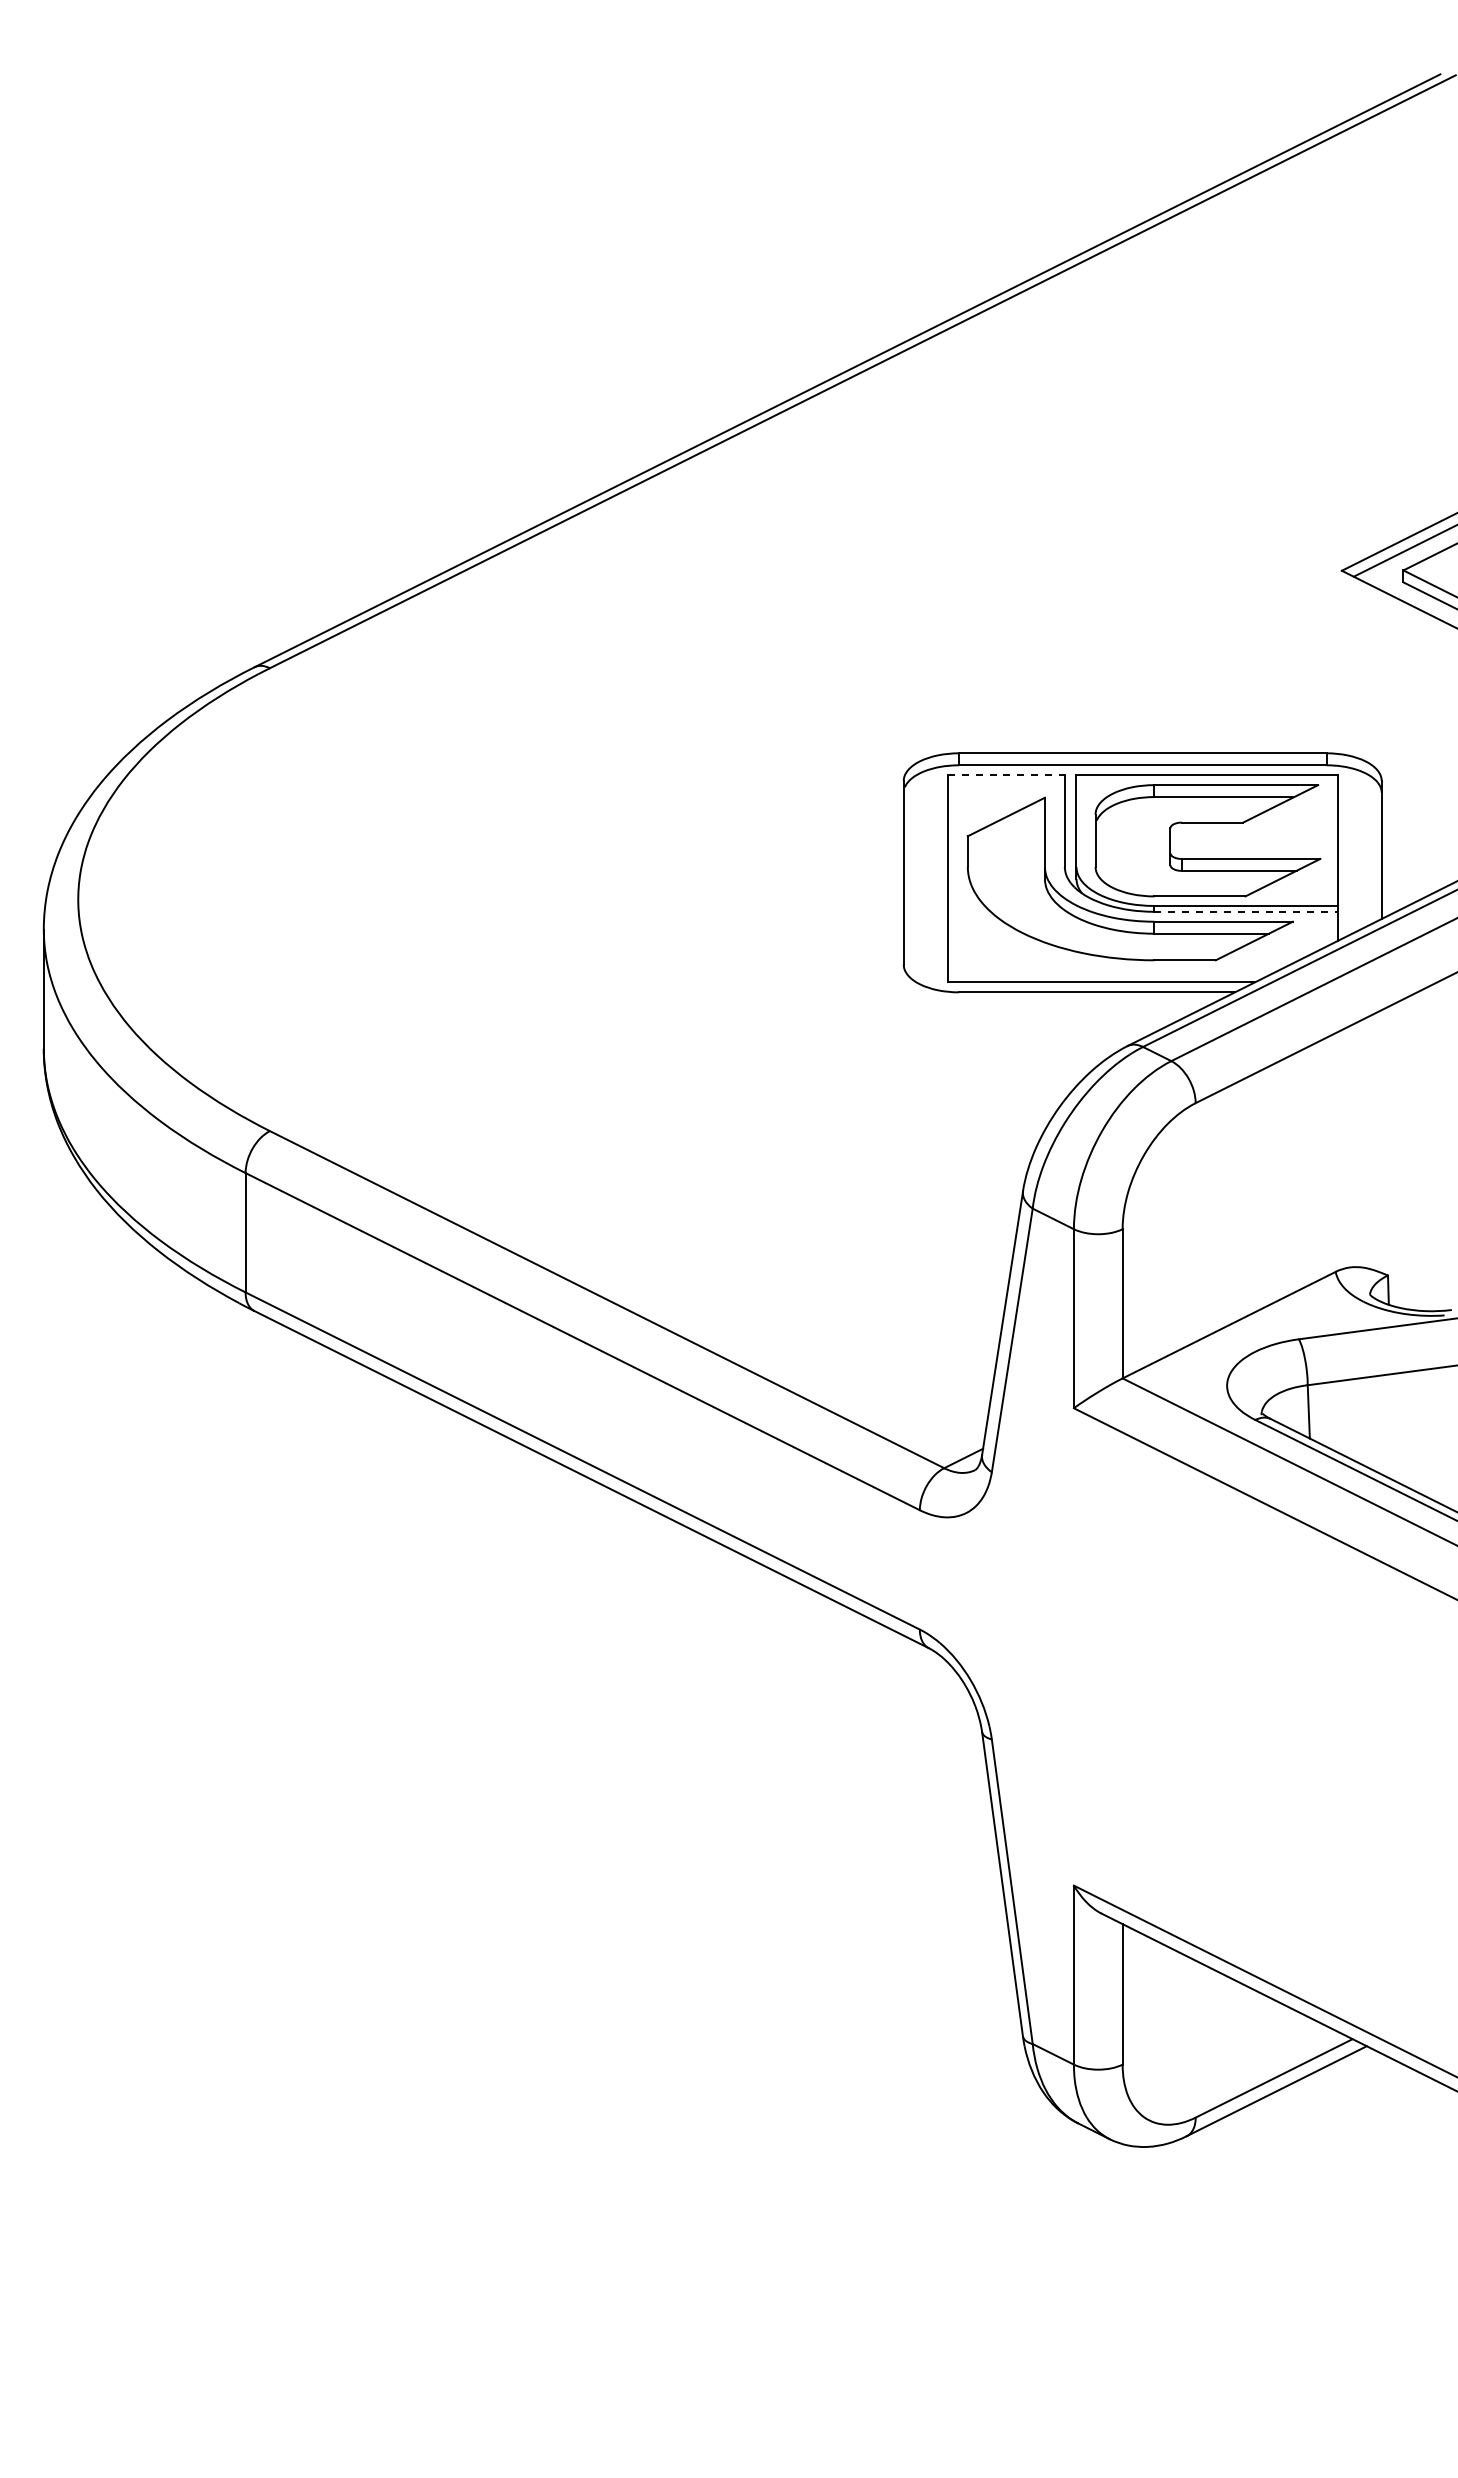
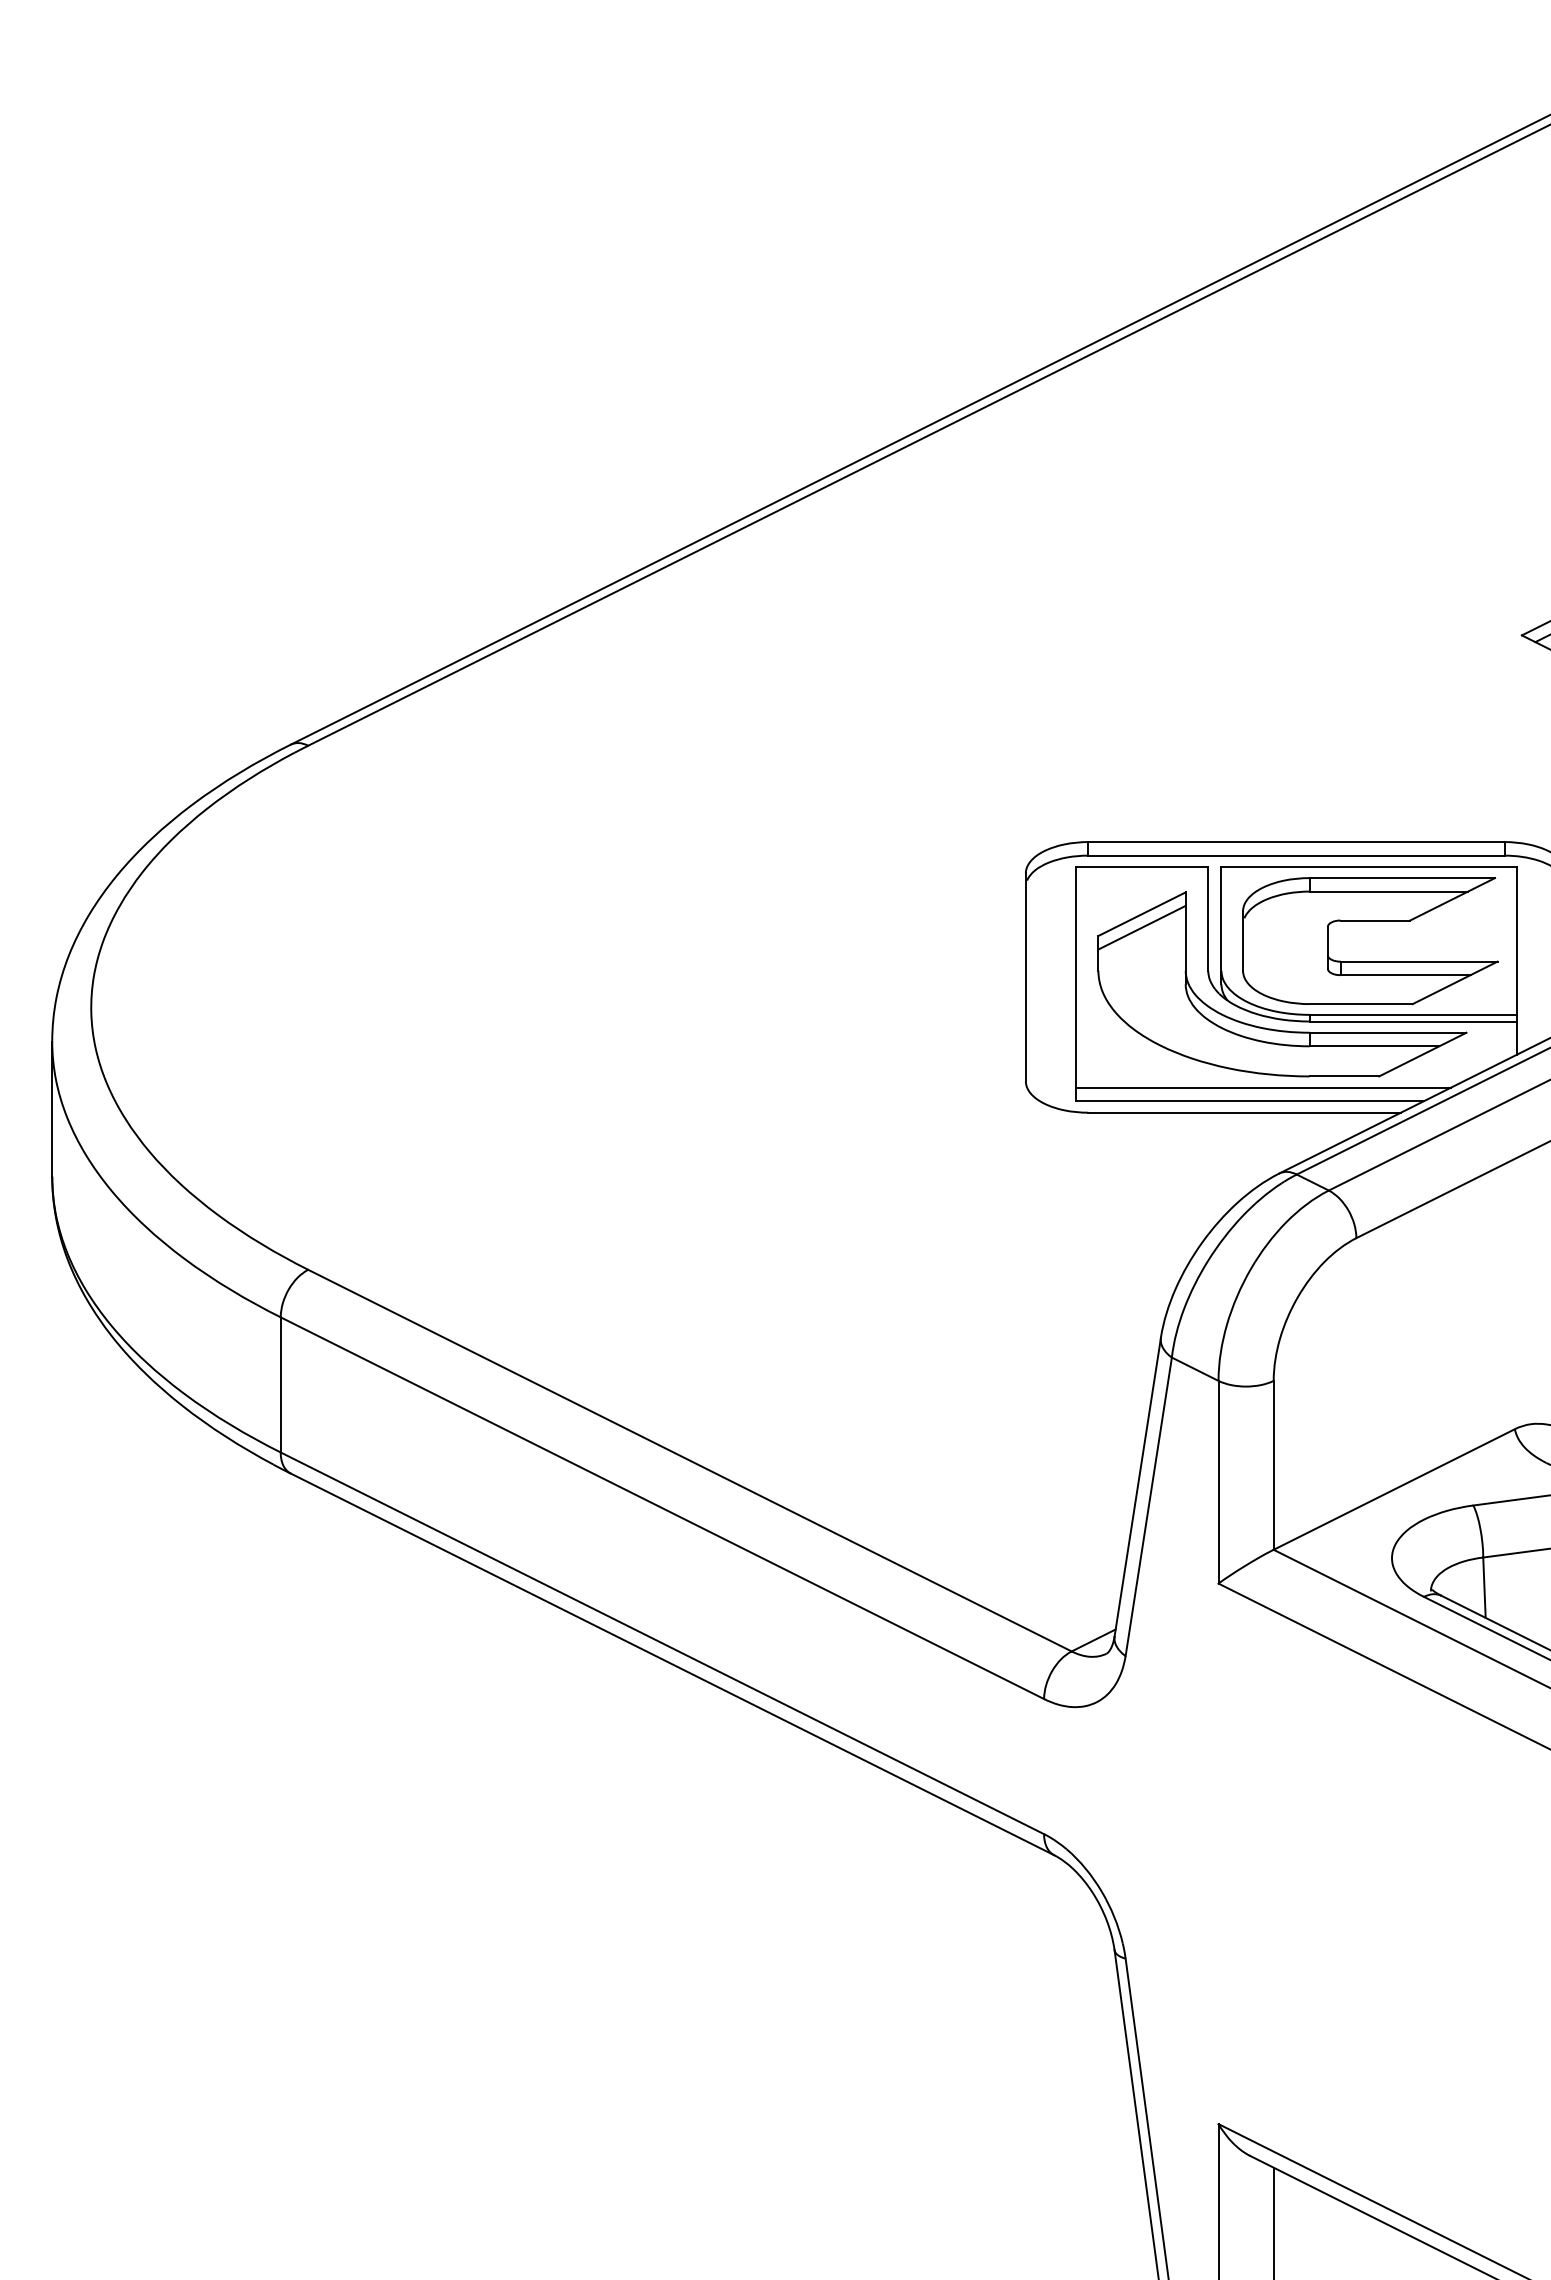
line: (1006, 775) -> (1142, 867), dashed -> solid
line: (1005, 828) -> (1141, 927), added
line: (1246, 911) -> (1413, 1021), dashed -> solid
line: (1113, 970) -> (1263, 1087), added

